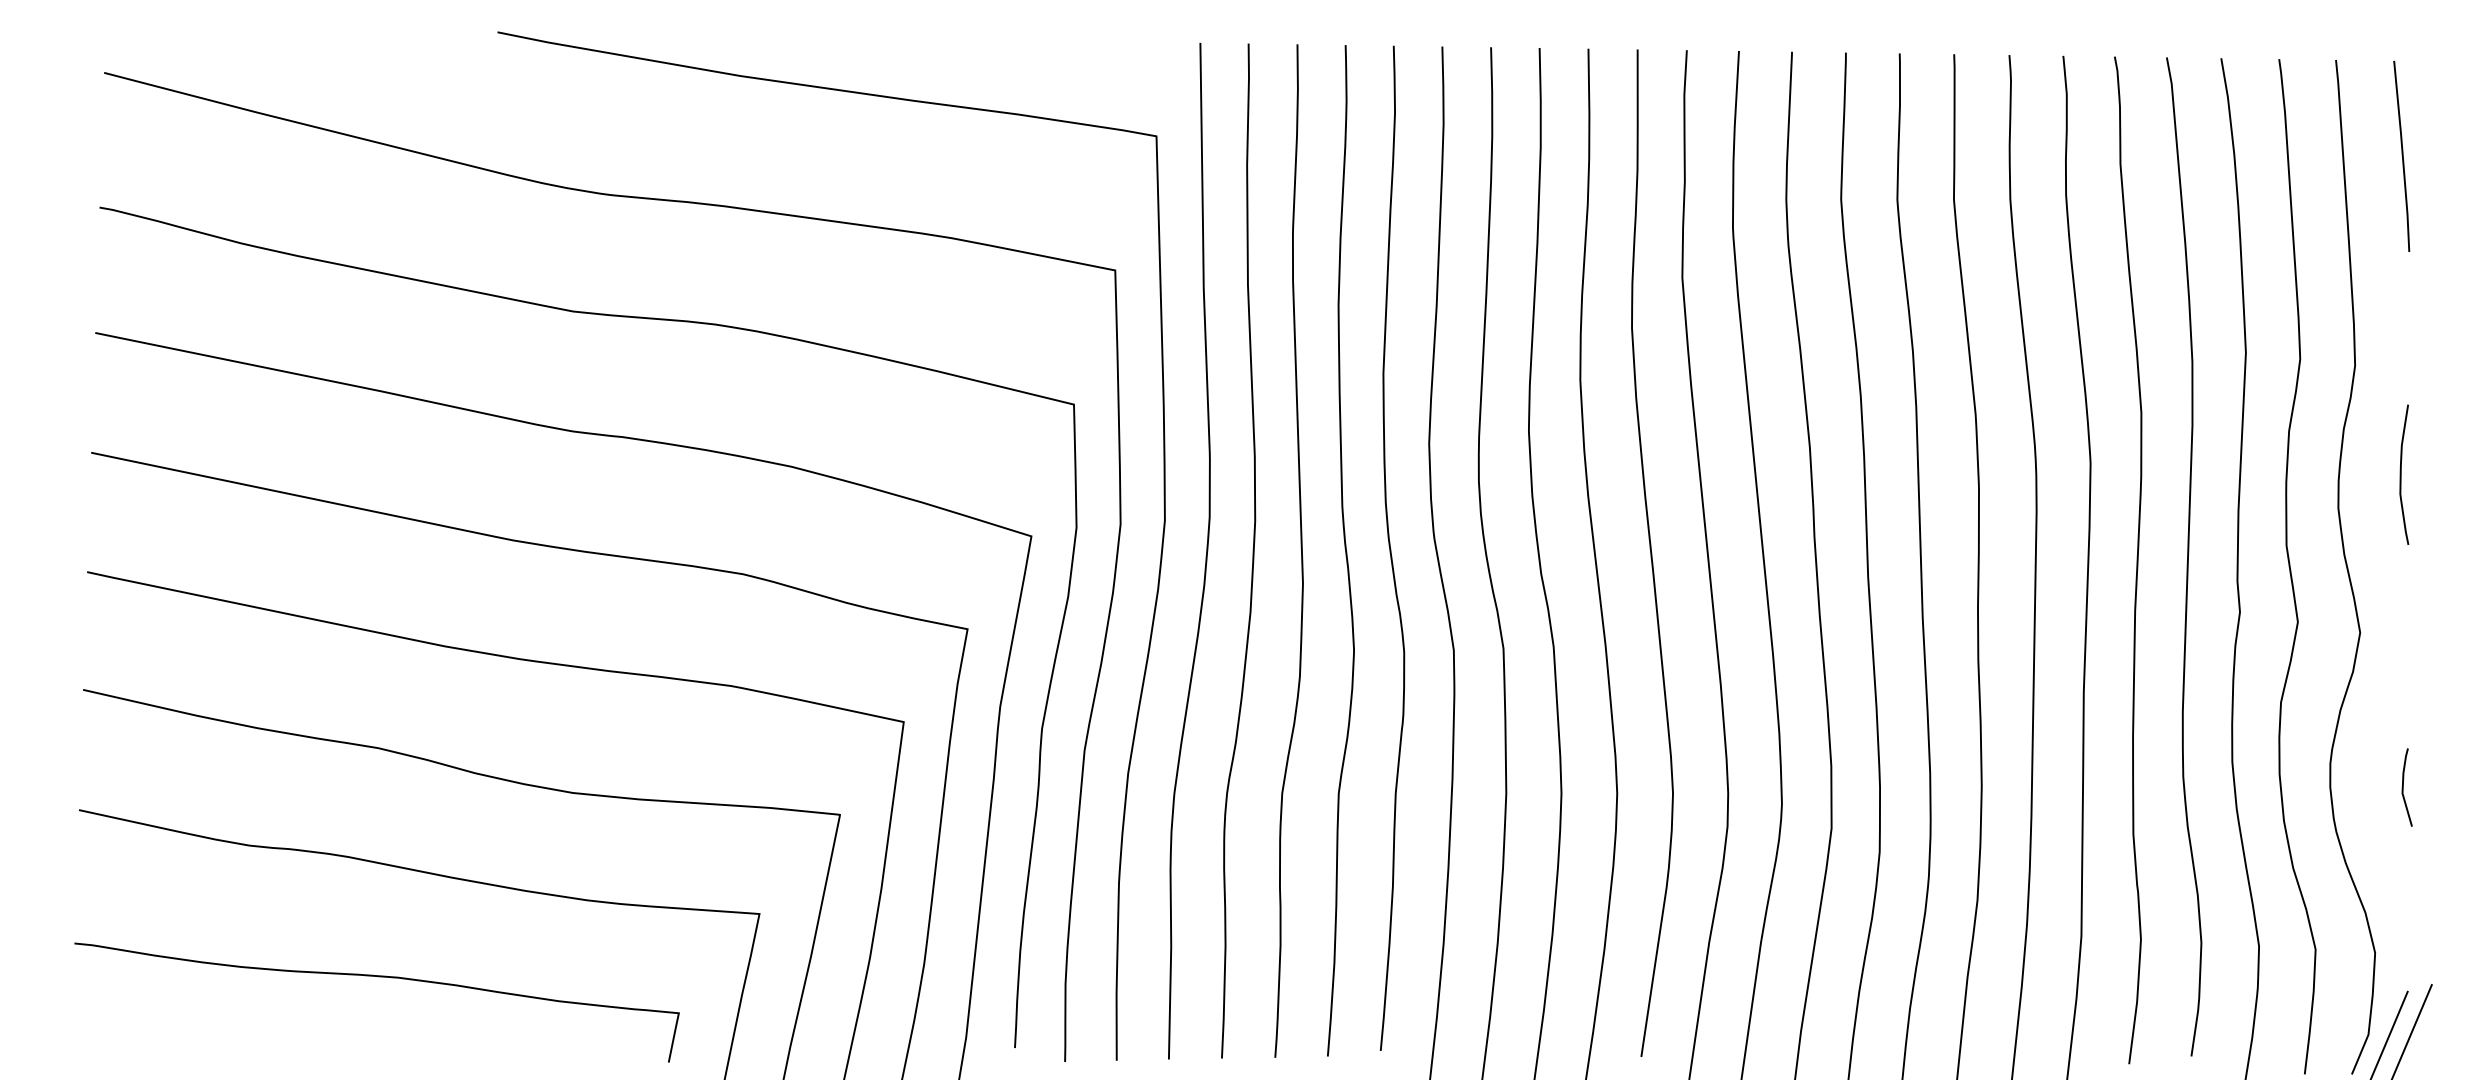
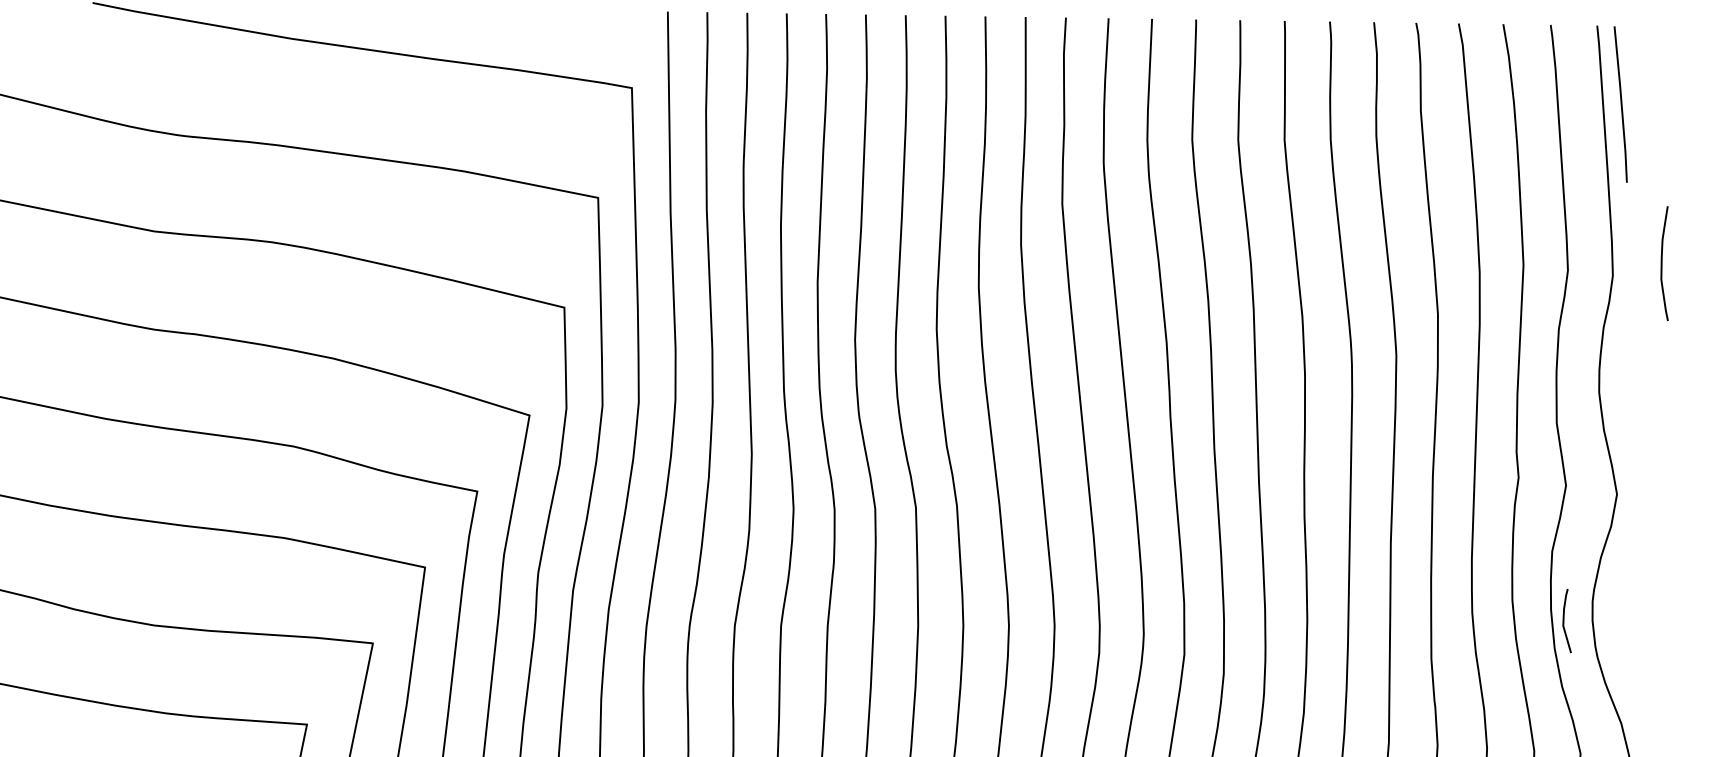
line: (2401, 155) -> (1620, 103), moved
curve: (2401, 474) -> (1662, 263), moved
line: (2403, 787) -> (1564, 621), moved

